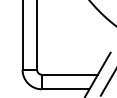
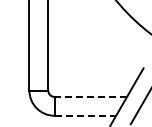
line: (69, 74) -> (90, 96), solid -> dashed
line: (65, 89) -> (85, 115), solid -> dashed

